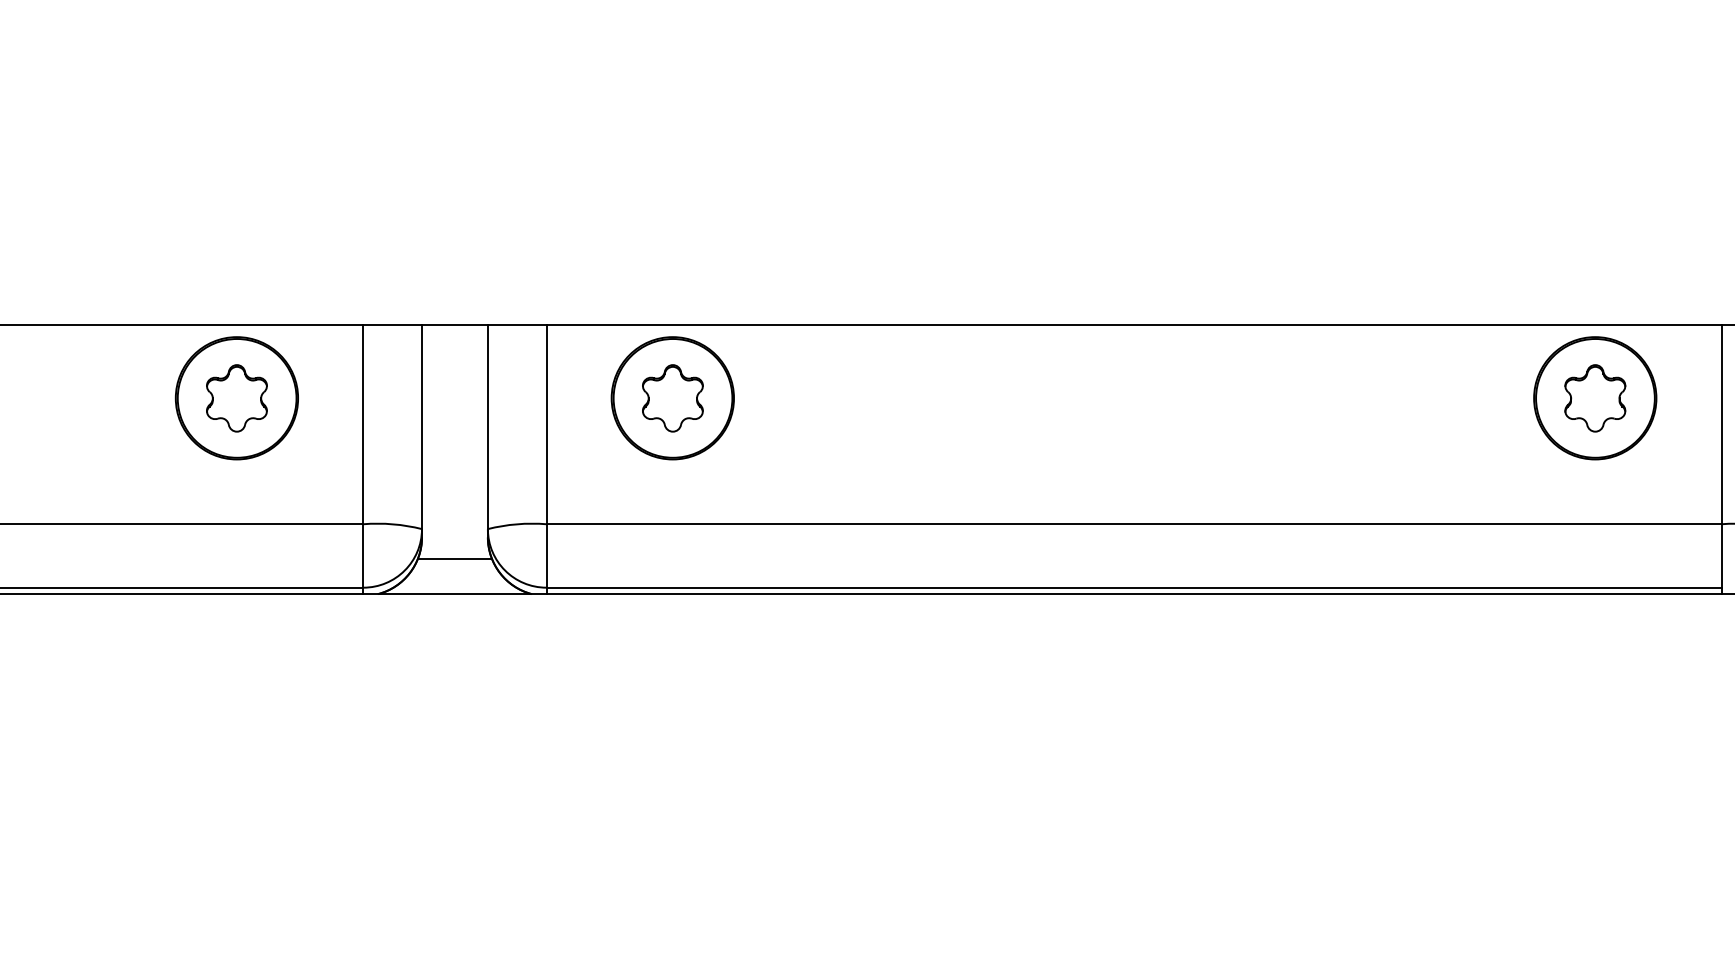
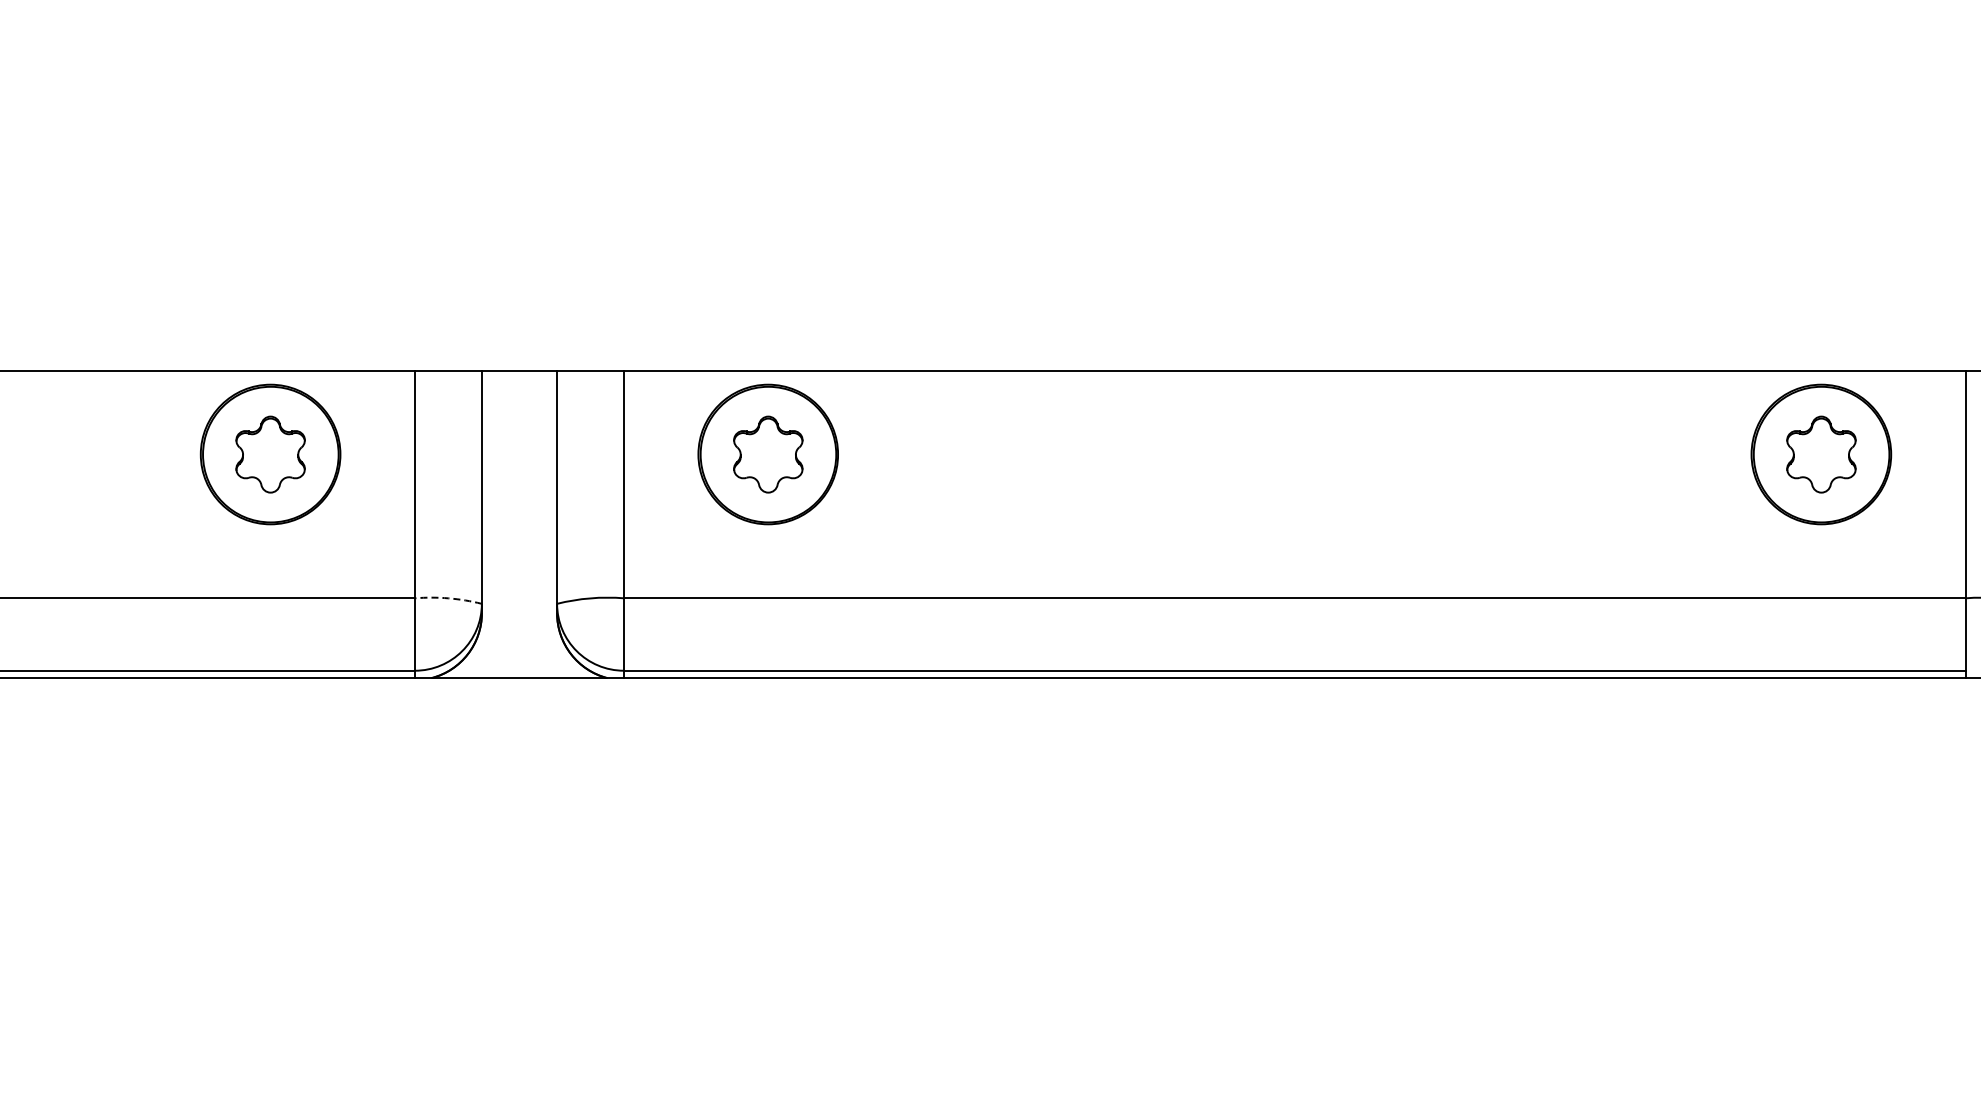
arc: (392, 524) -> (448, 598), solid -> dashed
line: (454, 558) -> (519, 637), removed

